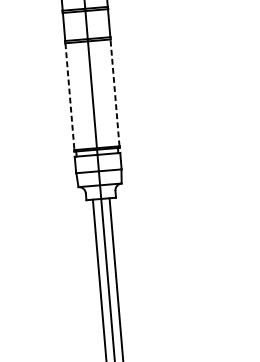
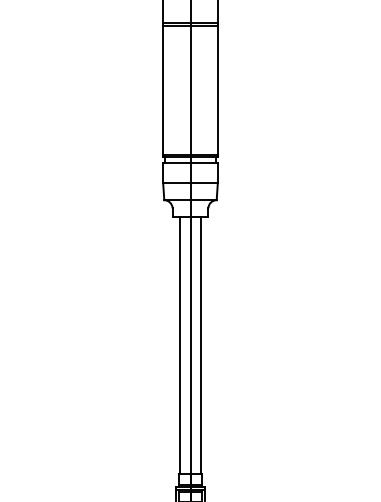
line: (114, 93) -> (217, 90), dashed -> solid
line: (70, 96) -> (163, 90), dashed -> solid

